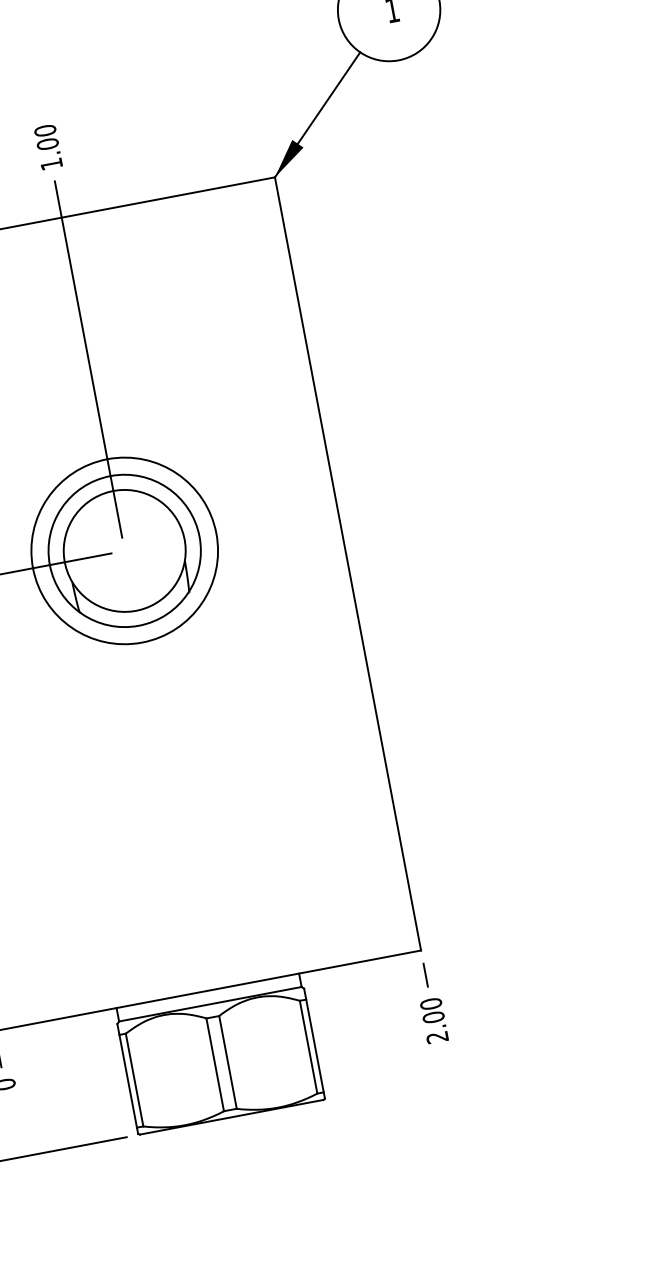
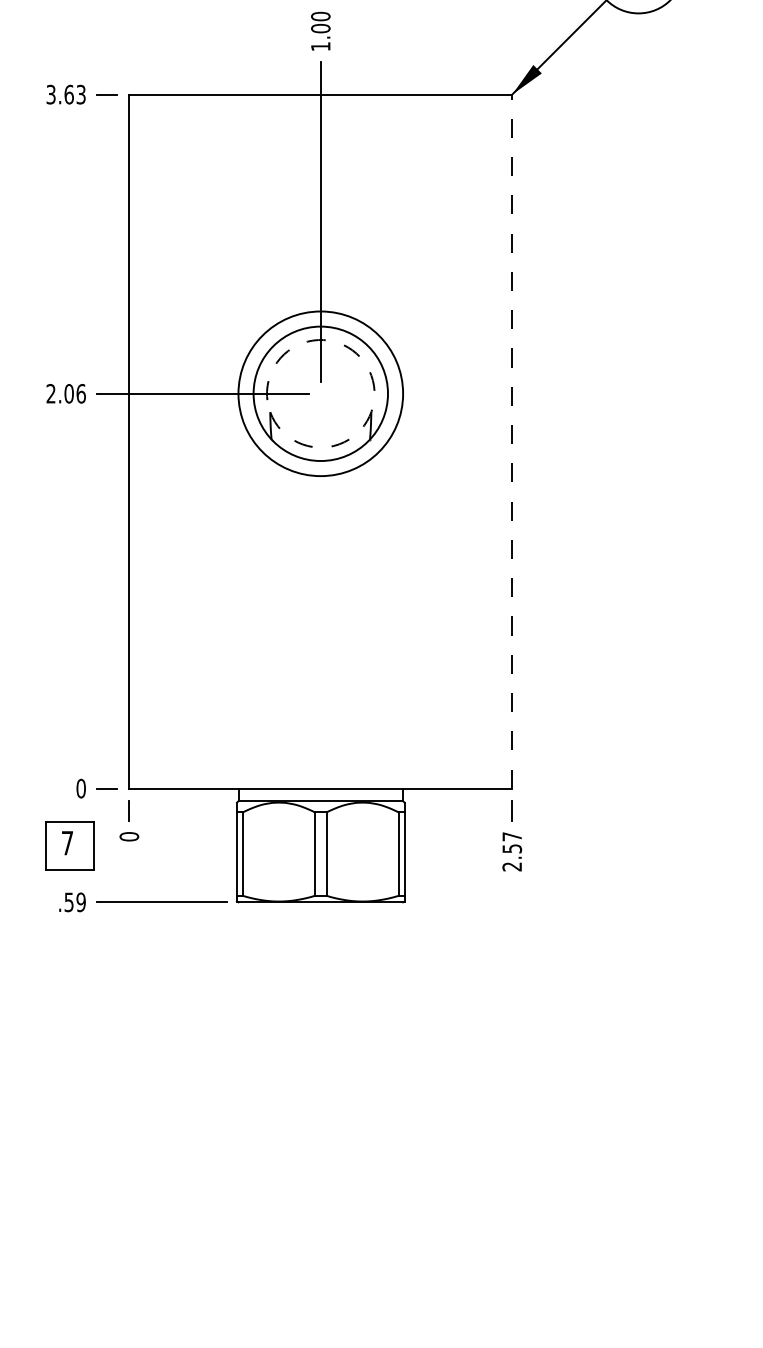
arc: (177, 519) -> (371, 375), solid -> dashed
line: (348, 563) -> (512, 441), solid -> dashed
text: (432, 1010) -> (512, 842), 2.00 -> 2.57

